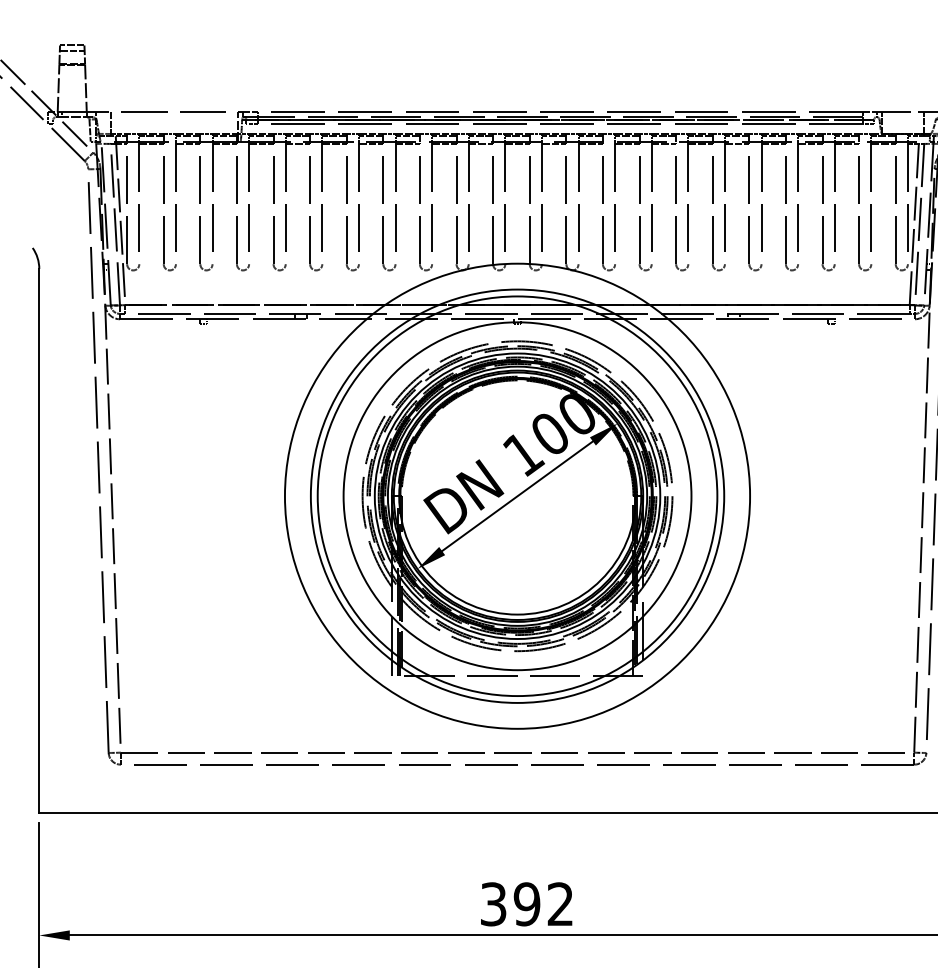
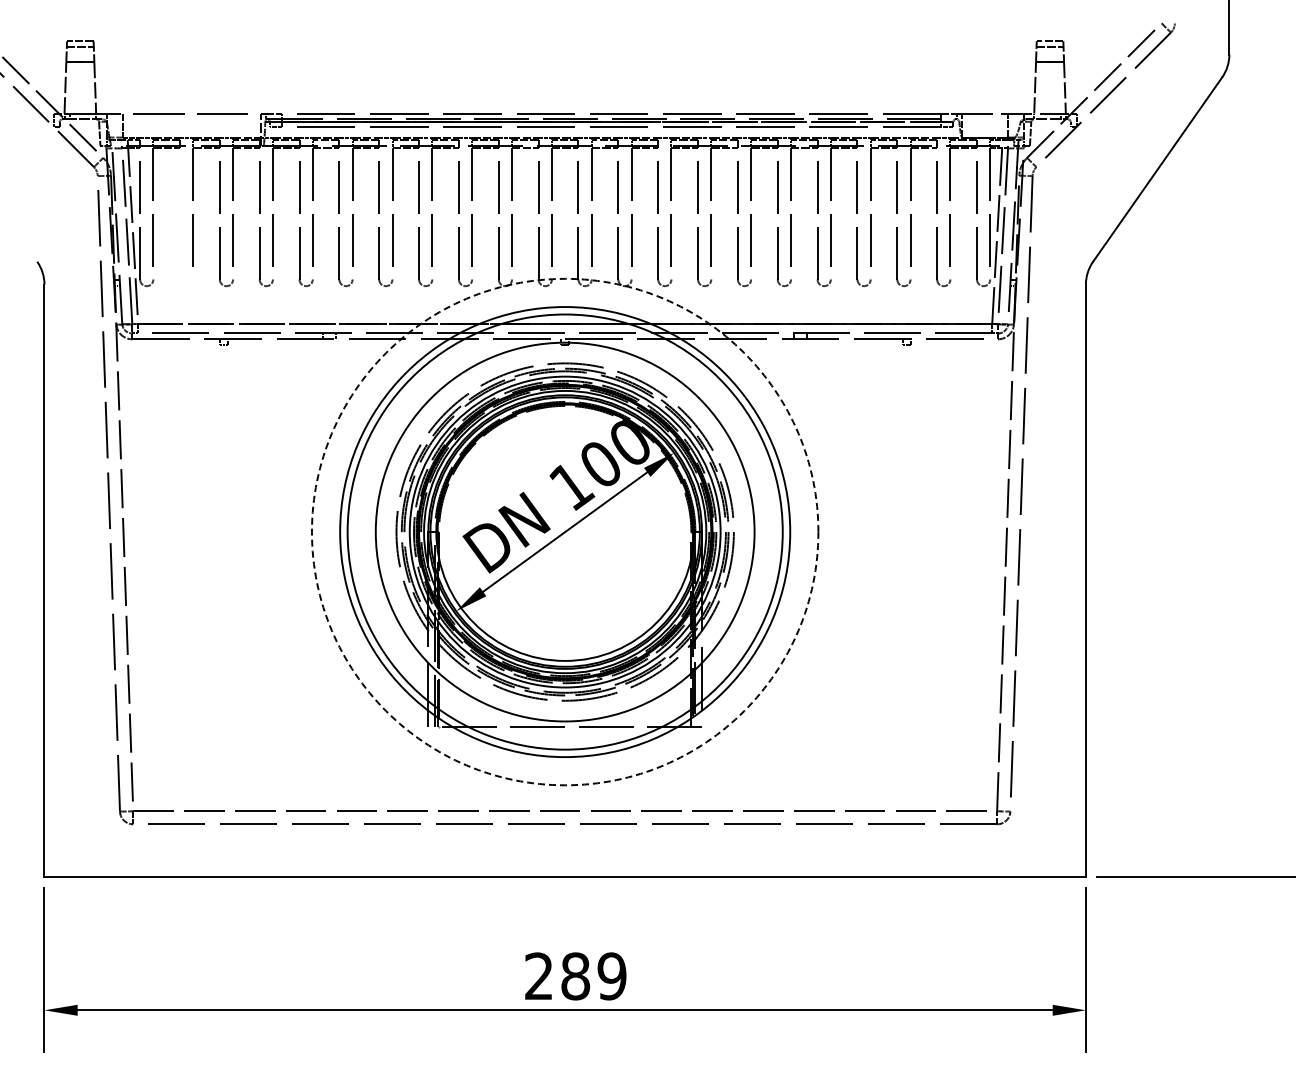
part: (164, 216) -> (180, 227), removed
circle: (516, 495) -> (564, 531), solid -> dashed
text: (527, 904) -> (575, 976), 392 -> 289

